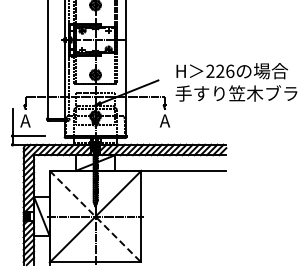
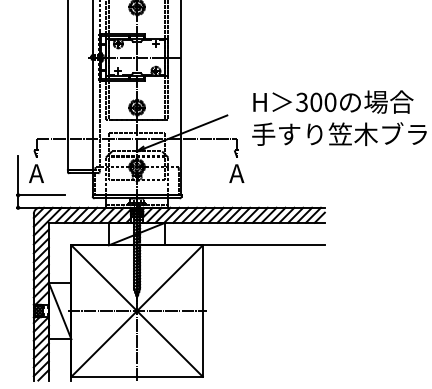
text: (220, 71) -> (316, 102), 226 -> 300
line: (95, 216) -> (137, 310), dashed -> solid

